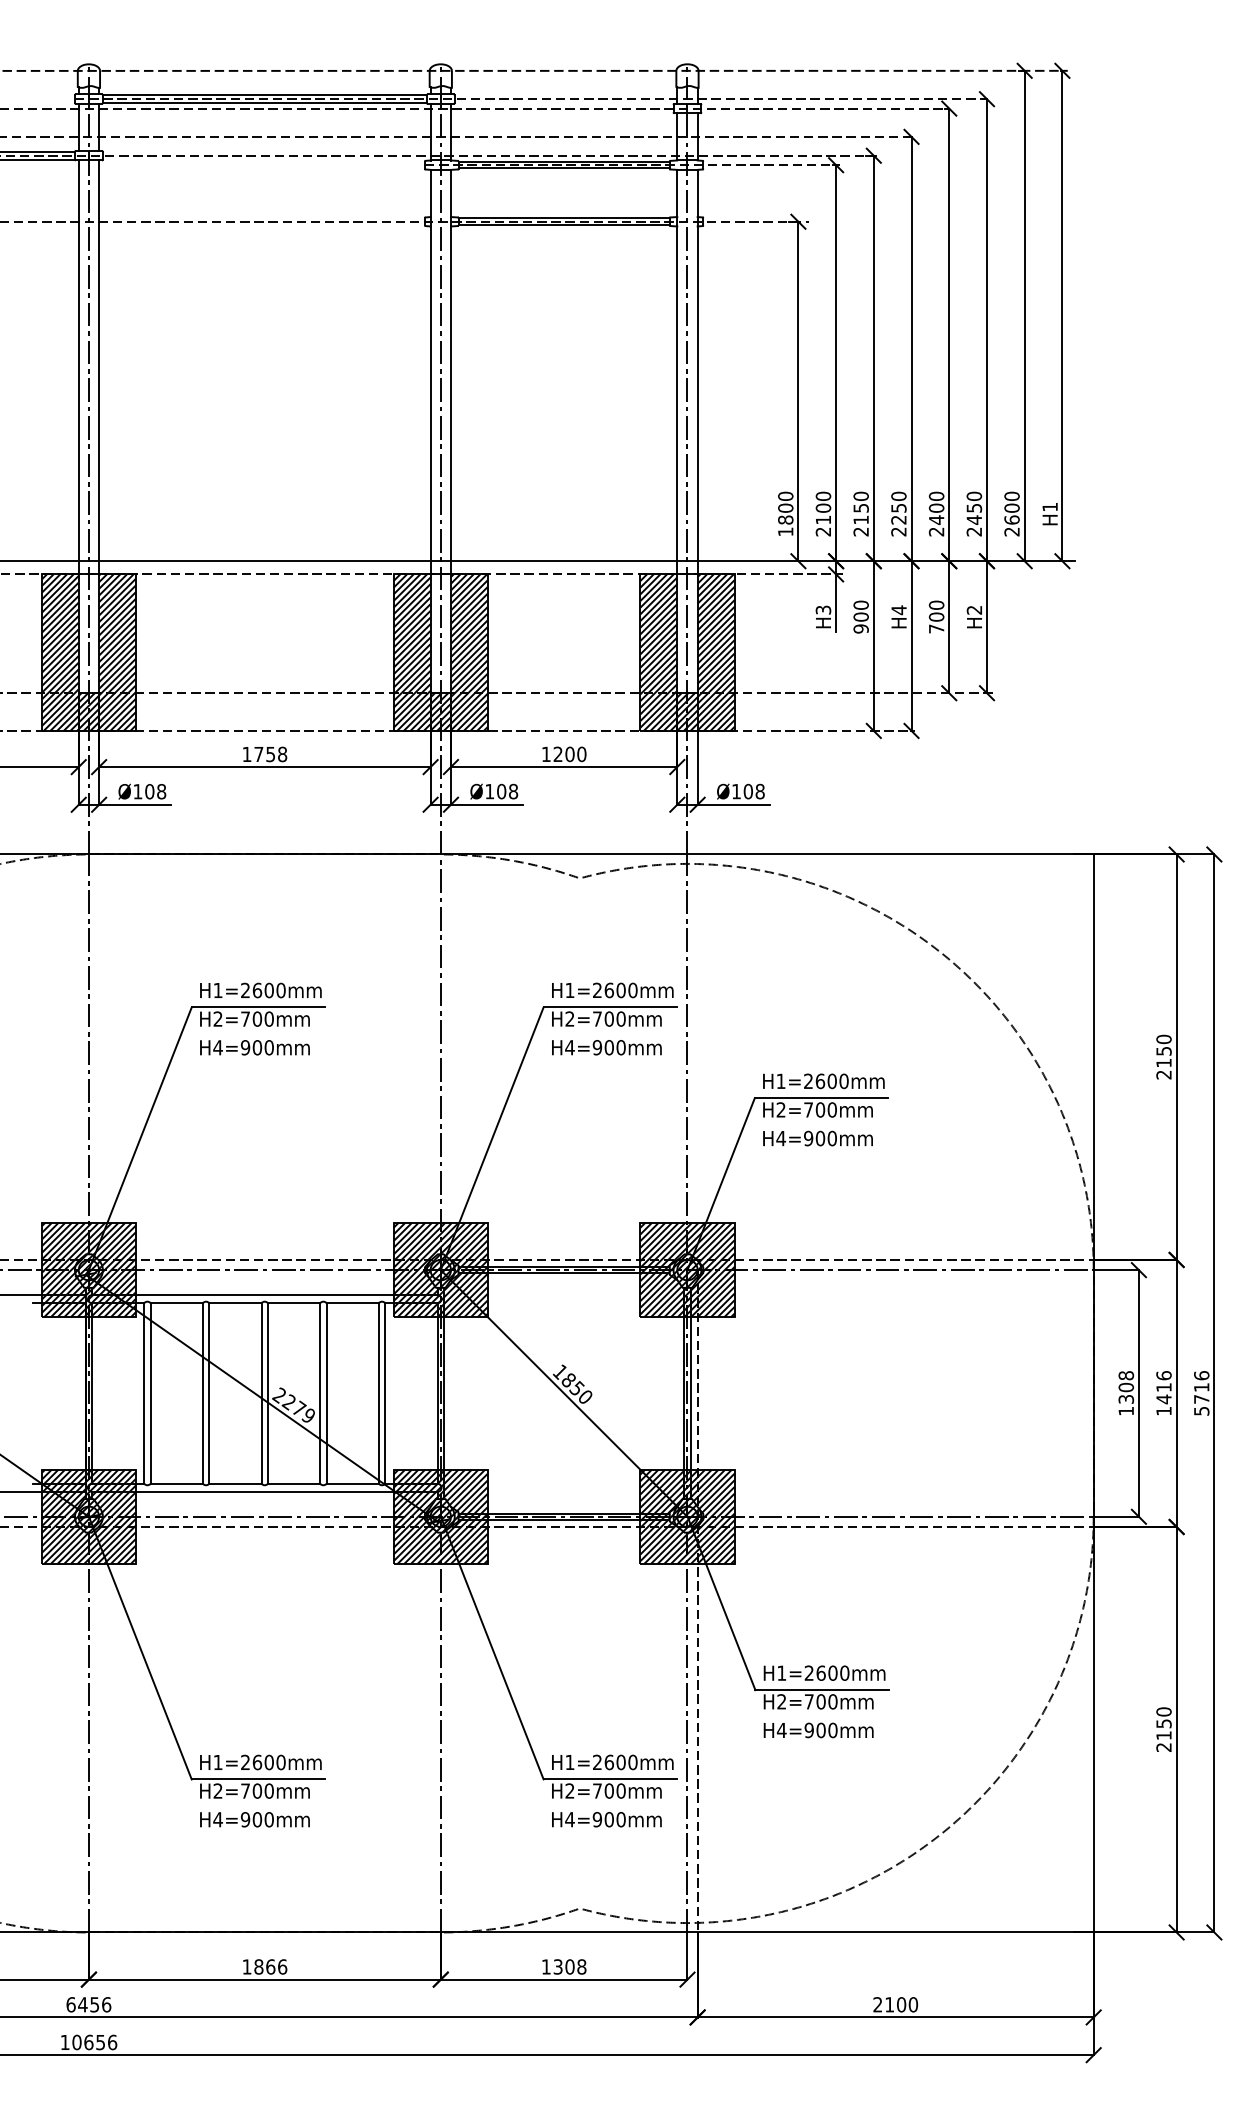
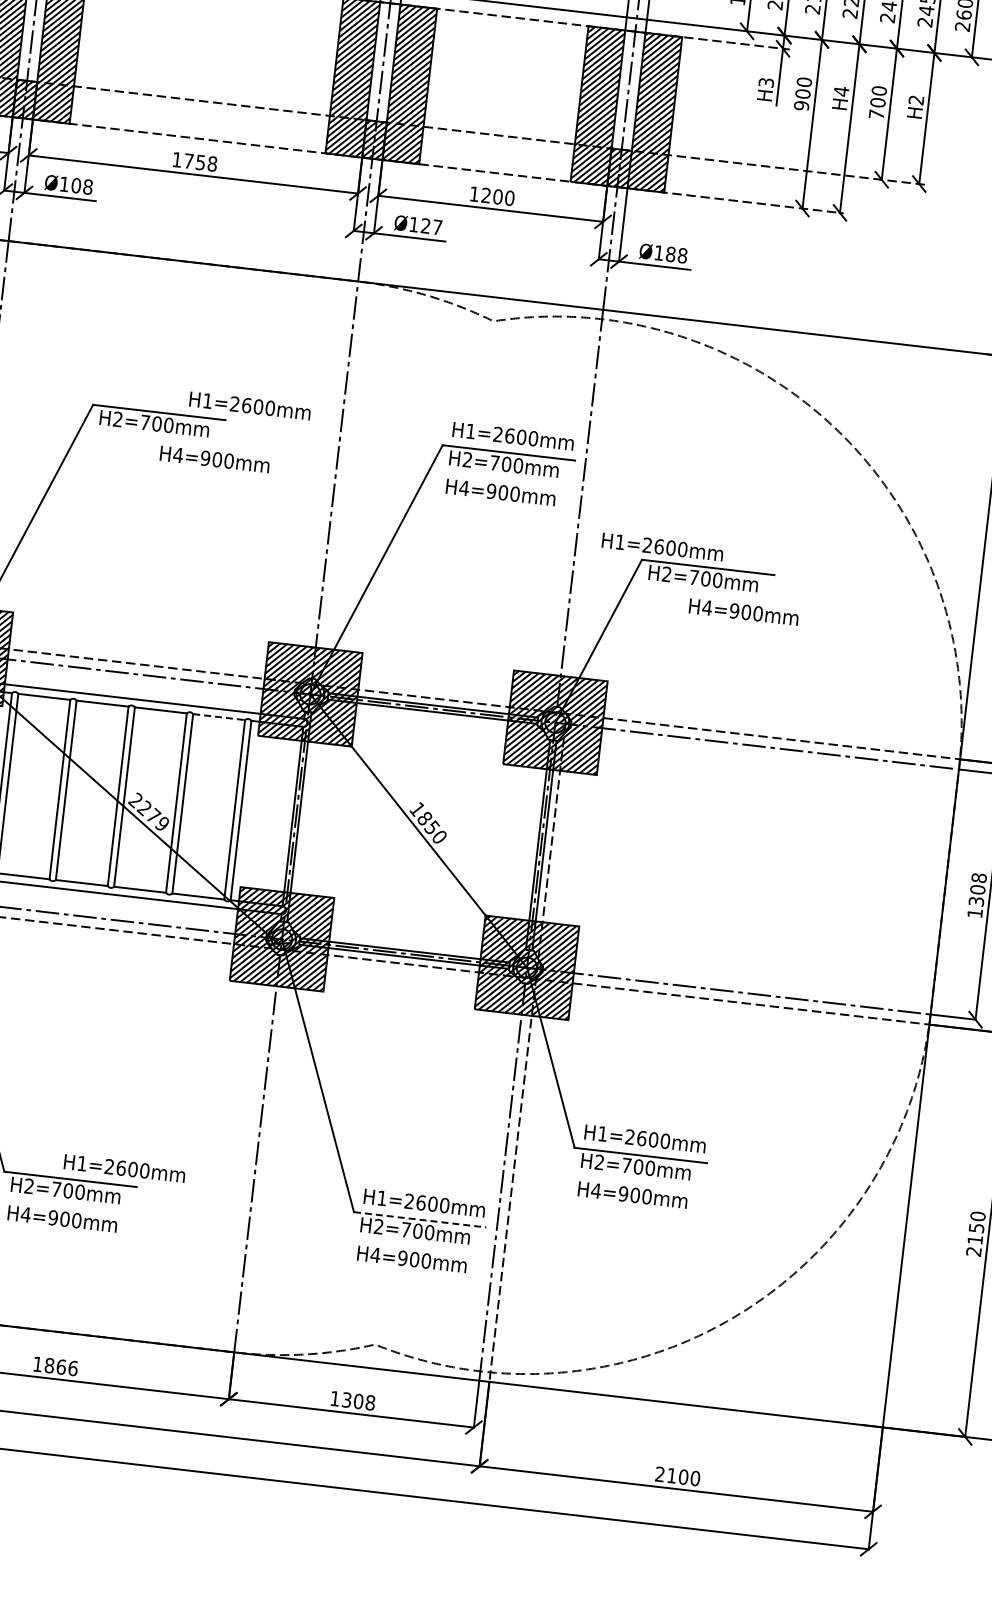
text: (507, 791) -> (431, 226), Ø108 -> Ø127
text: (747, 791) -> (670, 254), Ø108 -> Ø188
text: (260, 990) -> (249, 405), moved
text: (254, 1047) -> (214, 459), moved
text: (823, 1081) -> (662, 547), moved
text: (817, 1138) -> (743, 612), moved
line: (353, 1303) -> (219, 717), solid -> dashed
text: (260, 1762) -> (124, 1168), moved
line: (610, 1779) -> (420, 1219), solid -> dashed

